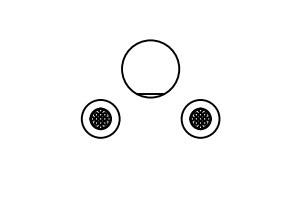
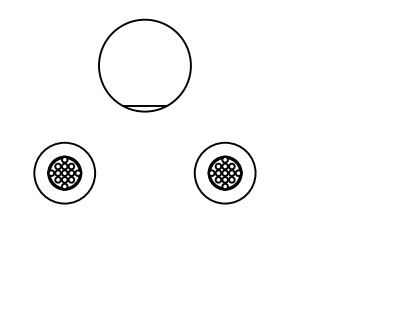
part: (150, 68) -> (144, 64), moved

